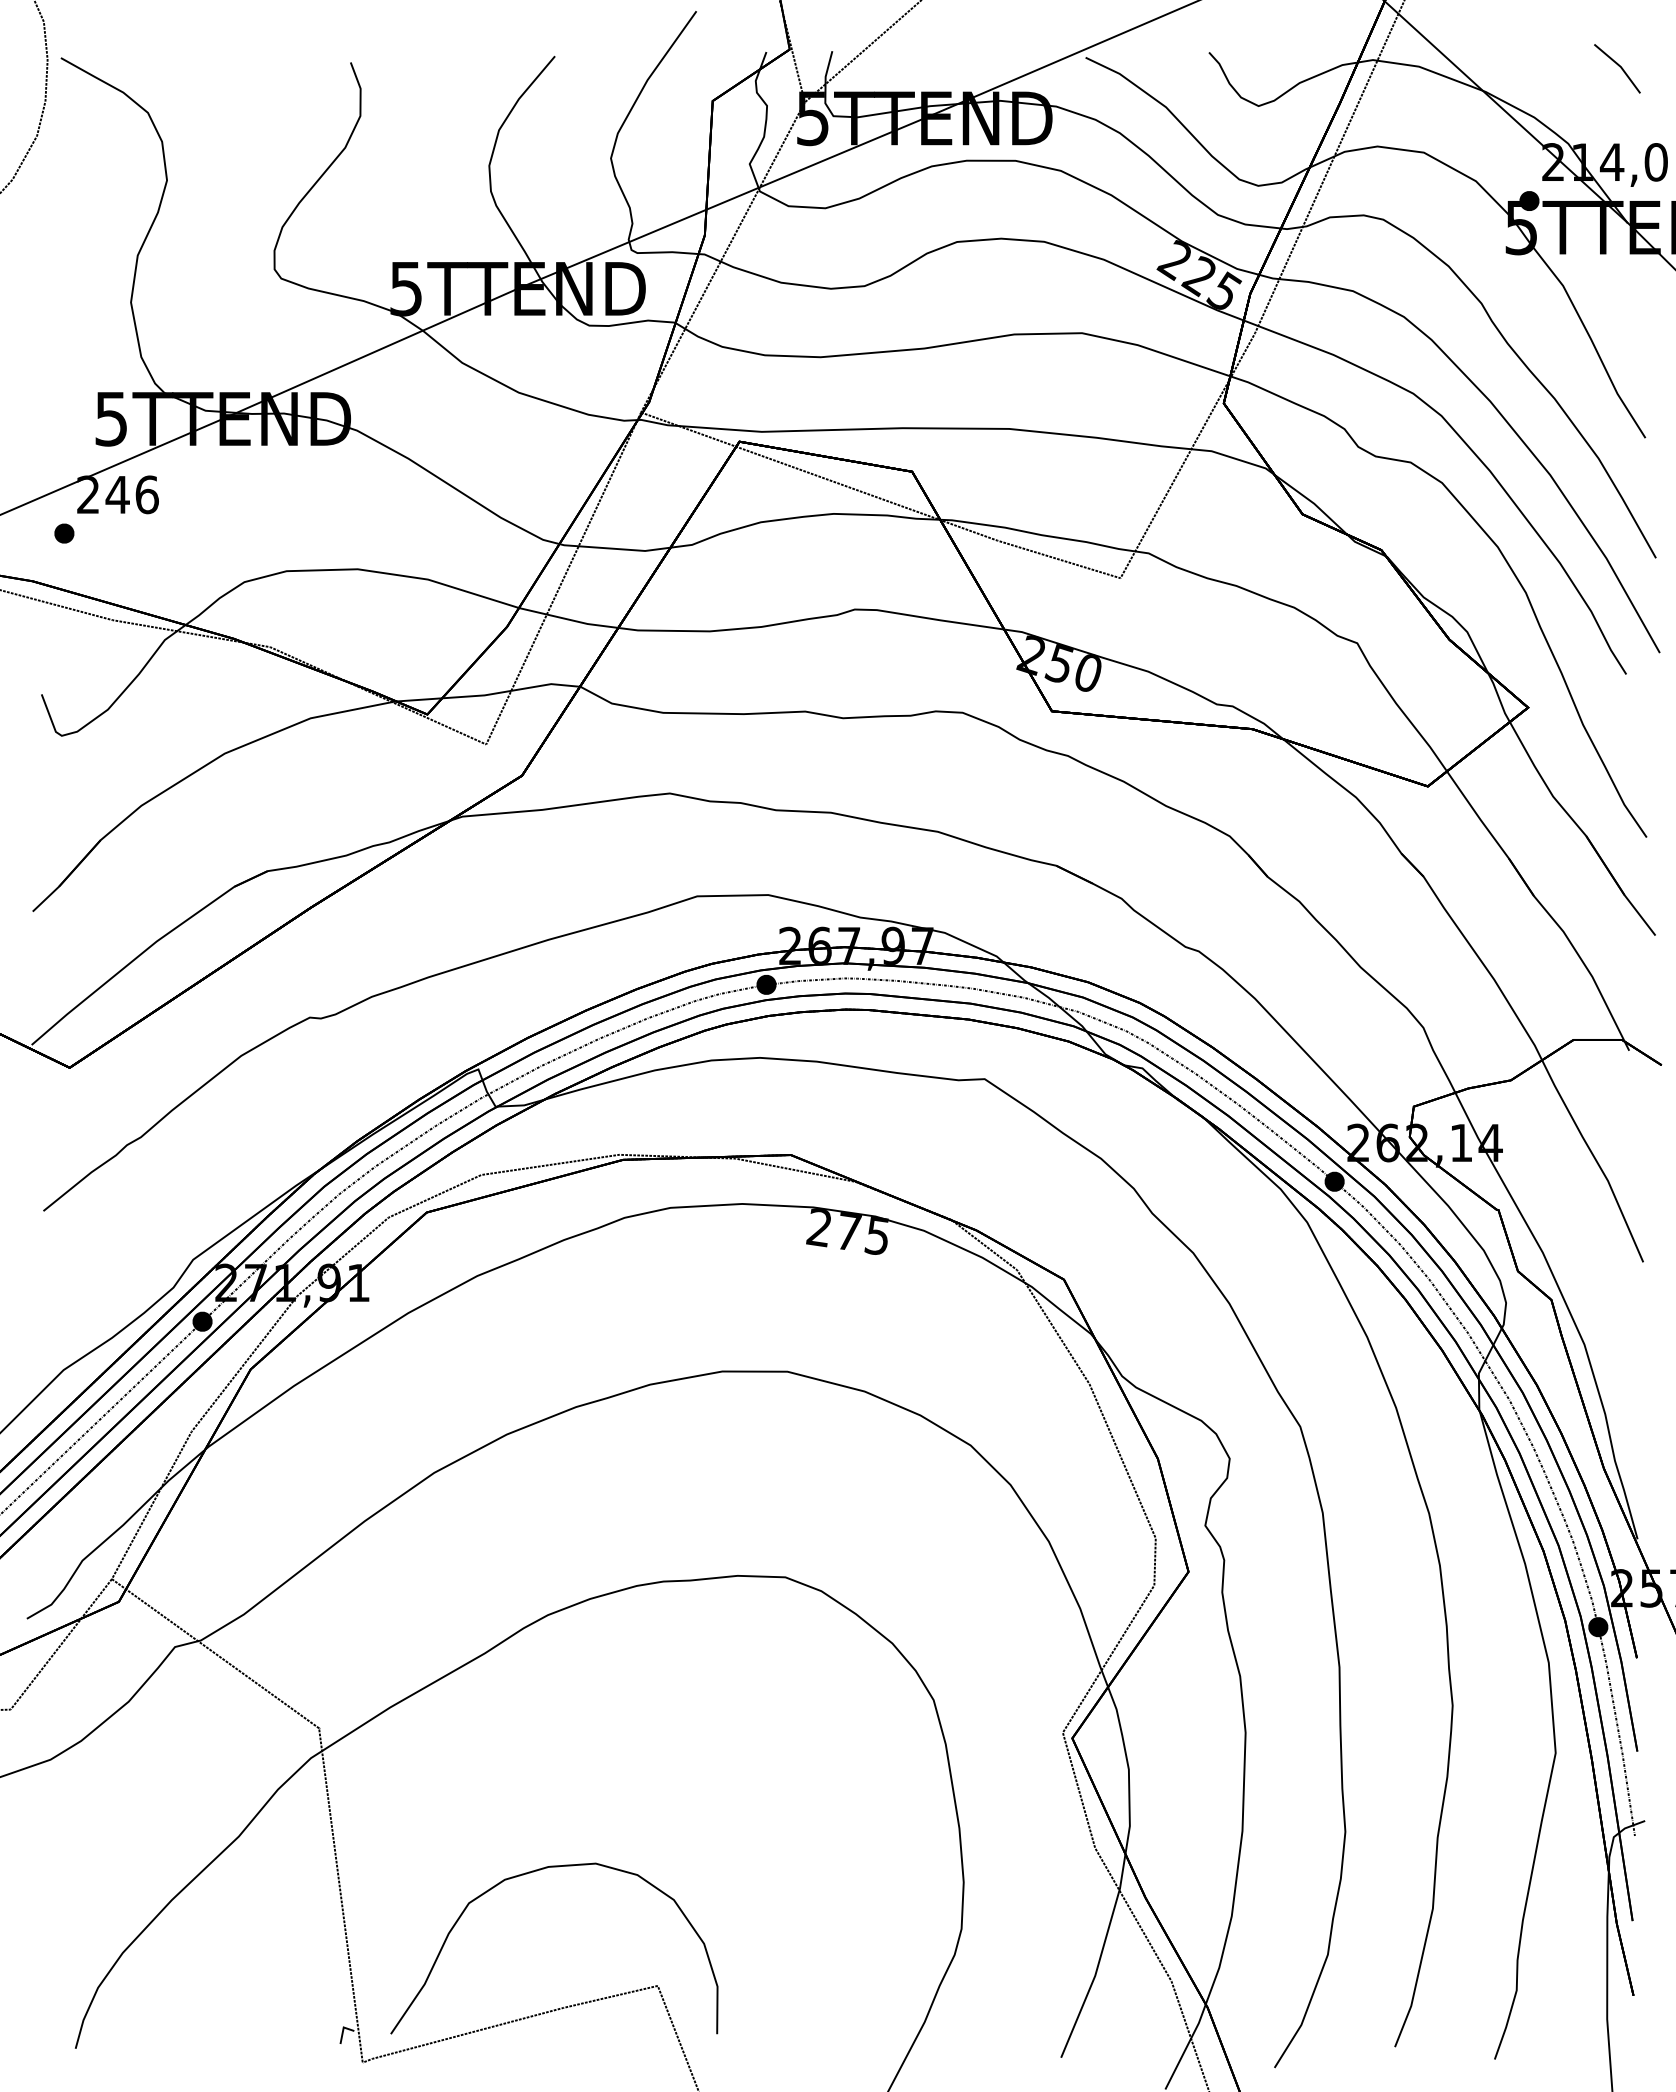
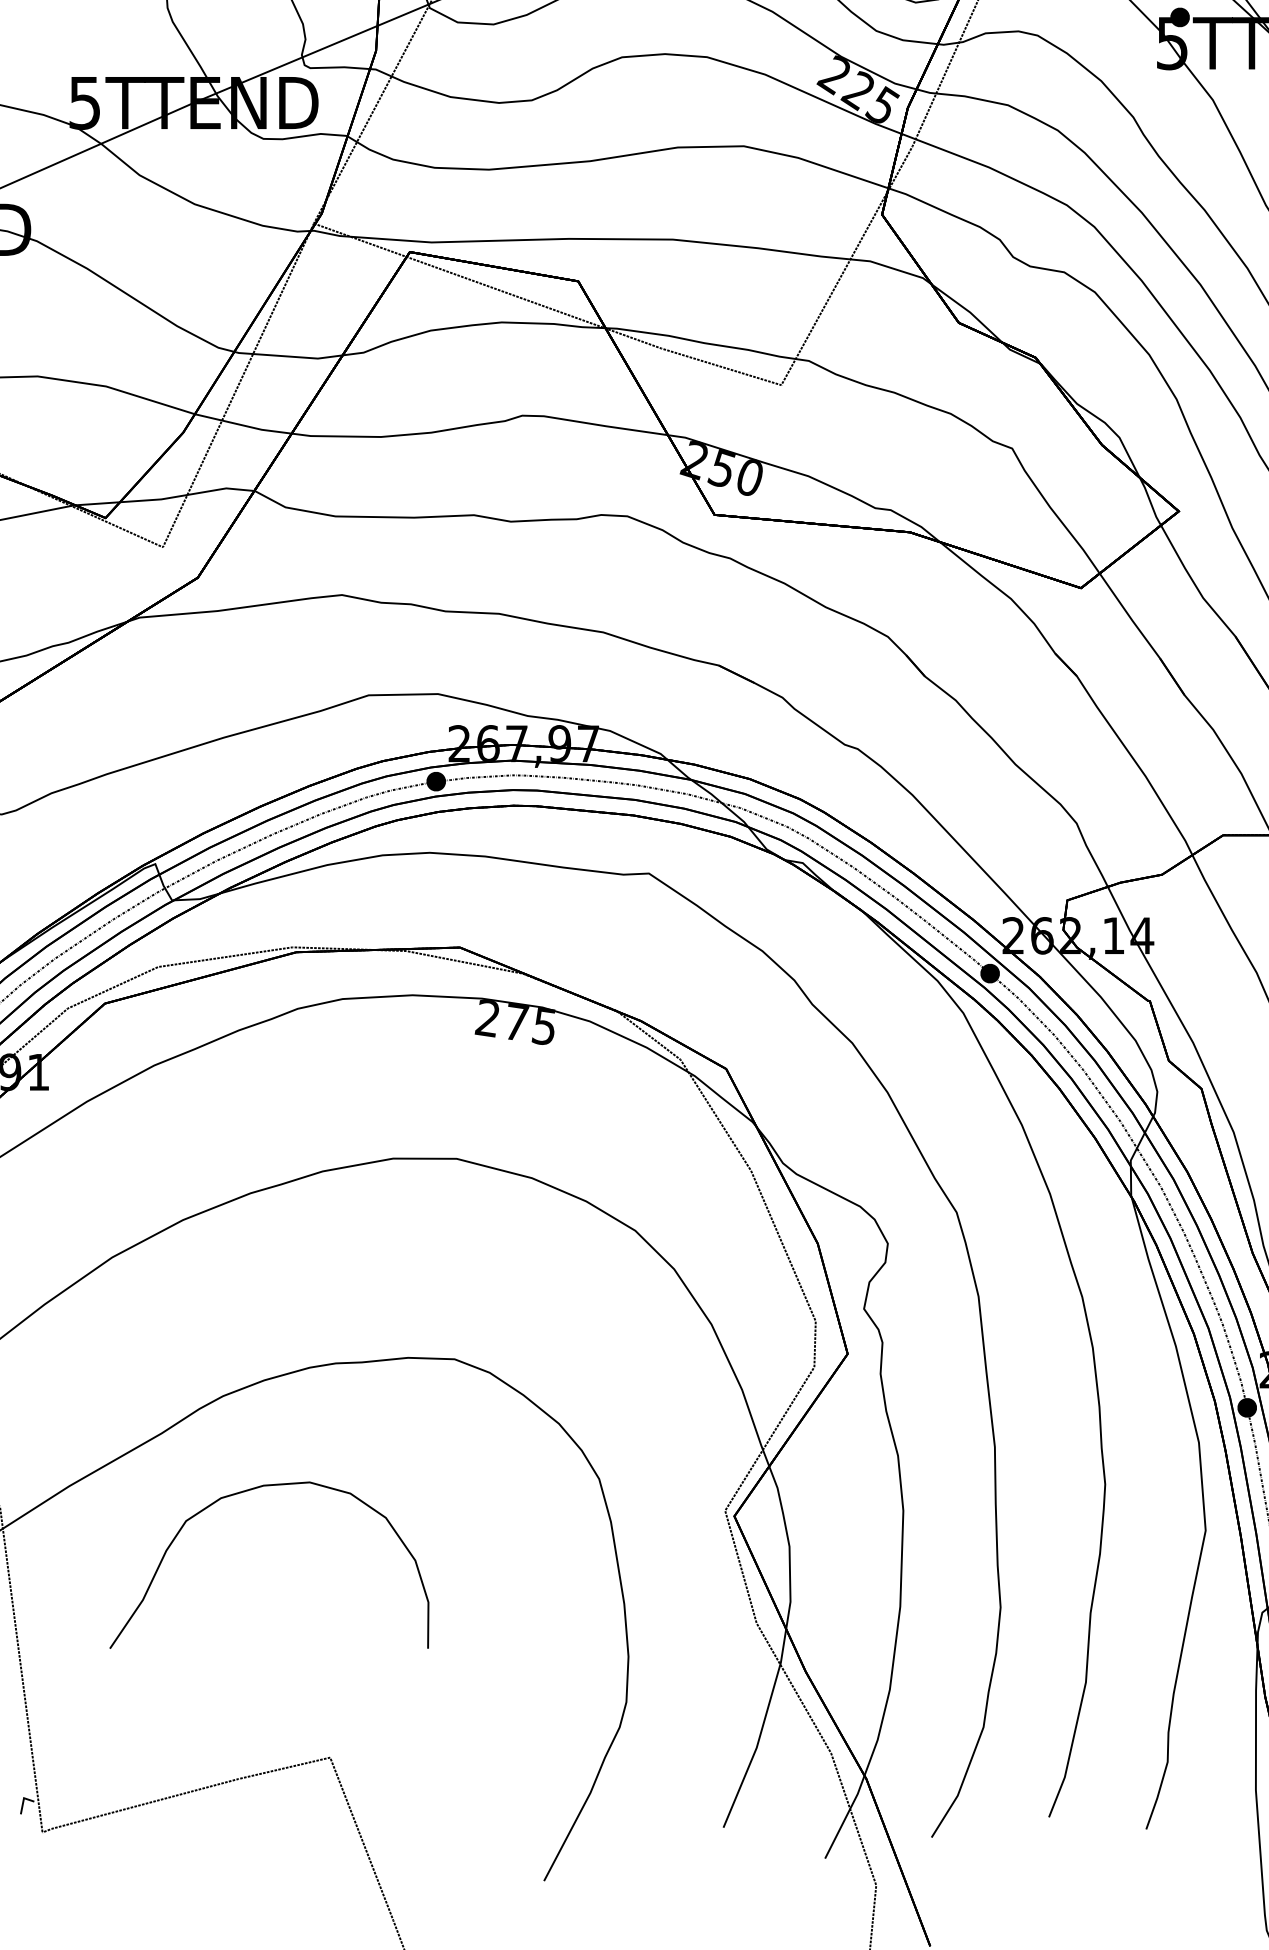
curve: (530, 1873) -> (246, 1492), moved

